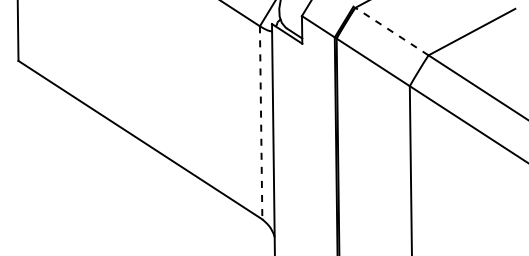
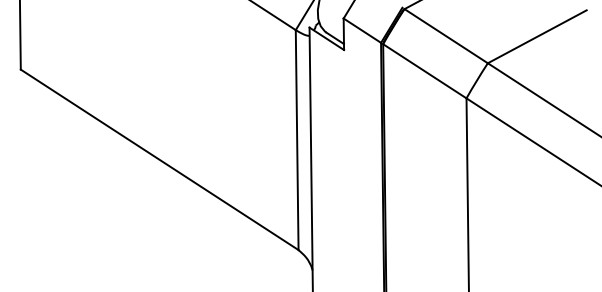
line: (392, 31) -> (446, 36), dashed -> solid
line: (261, 123) -> (297, 140), dashed -> solid

